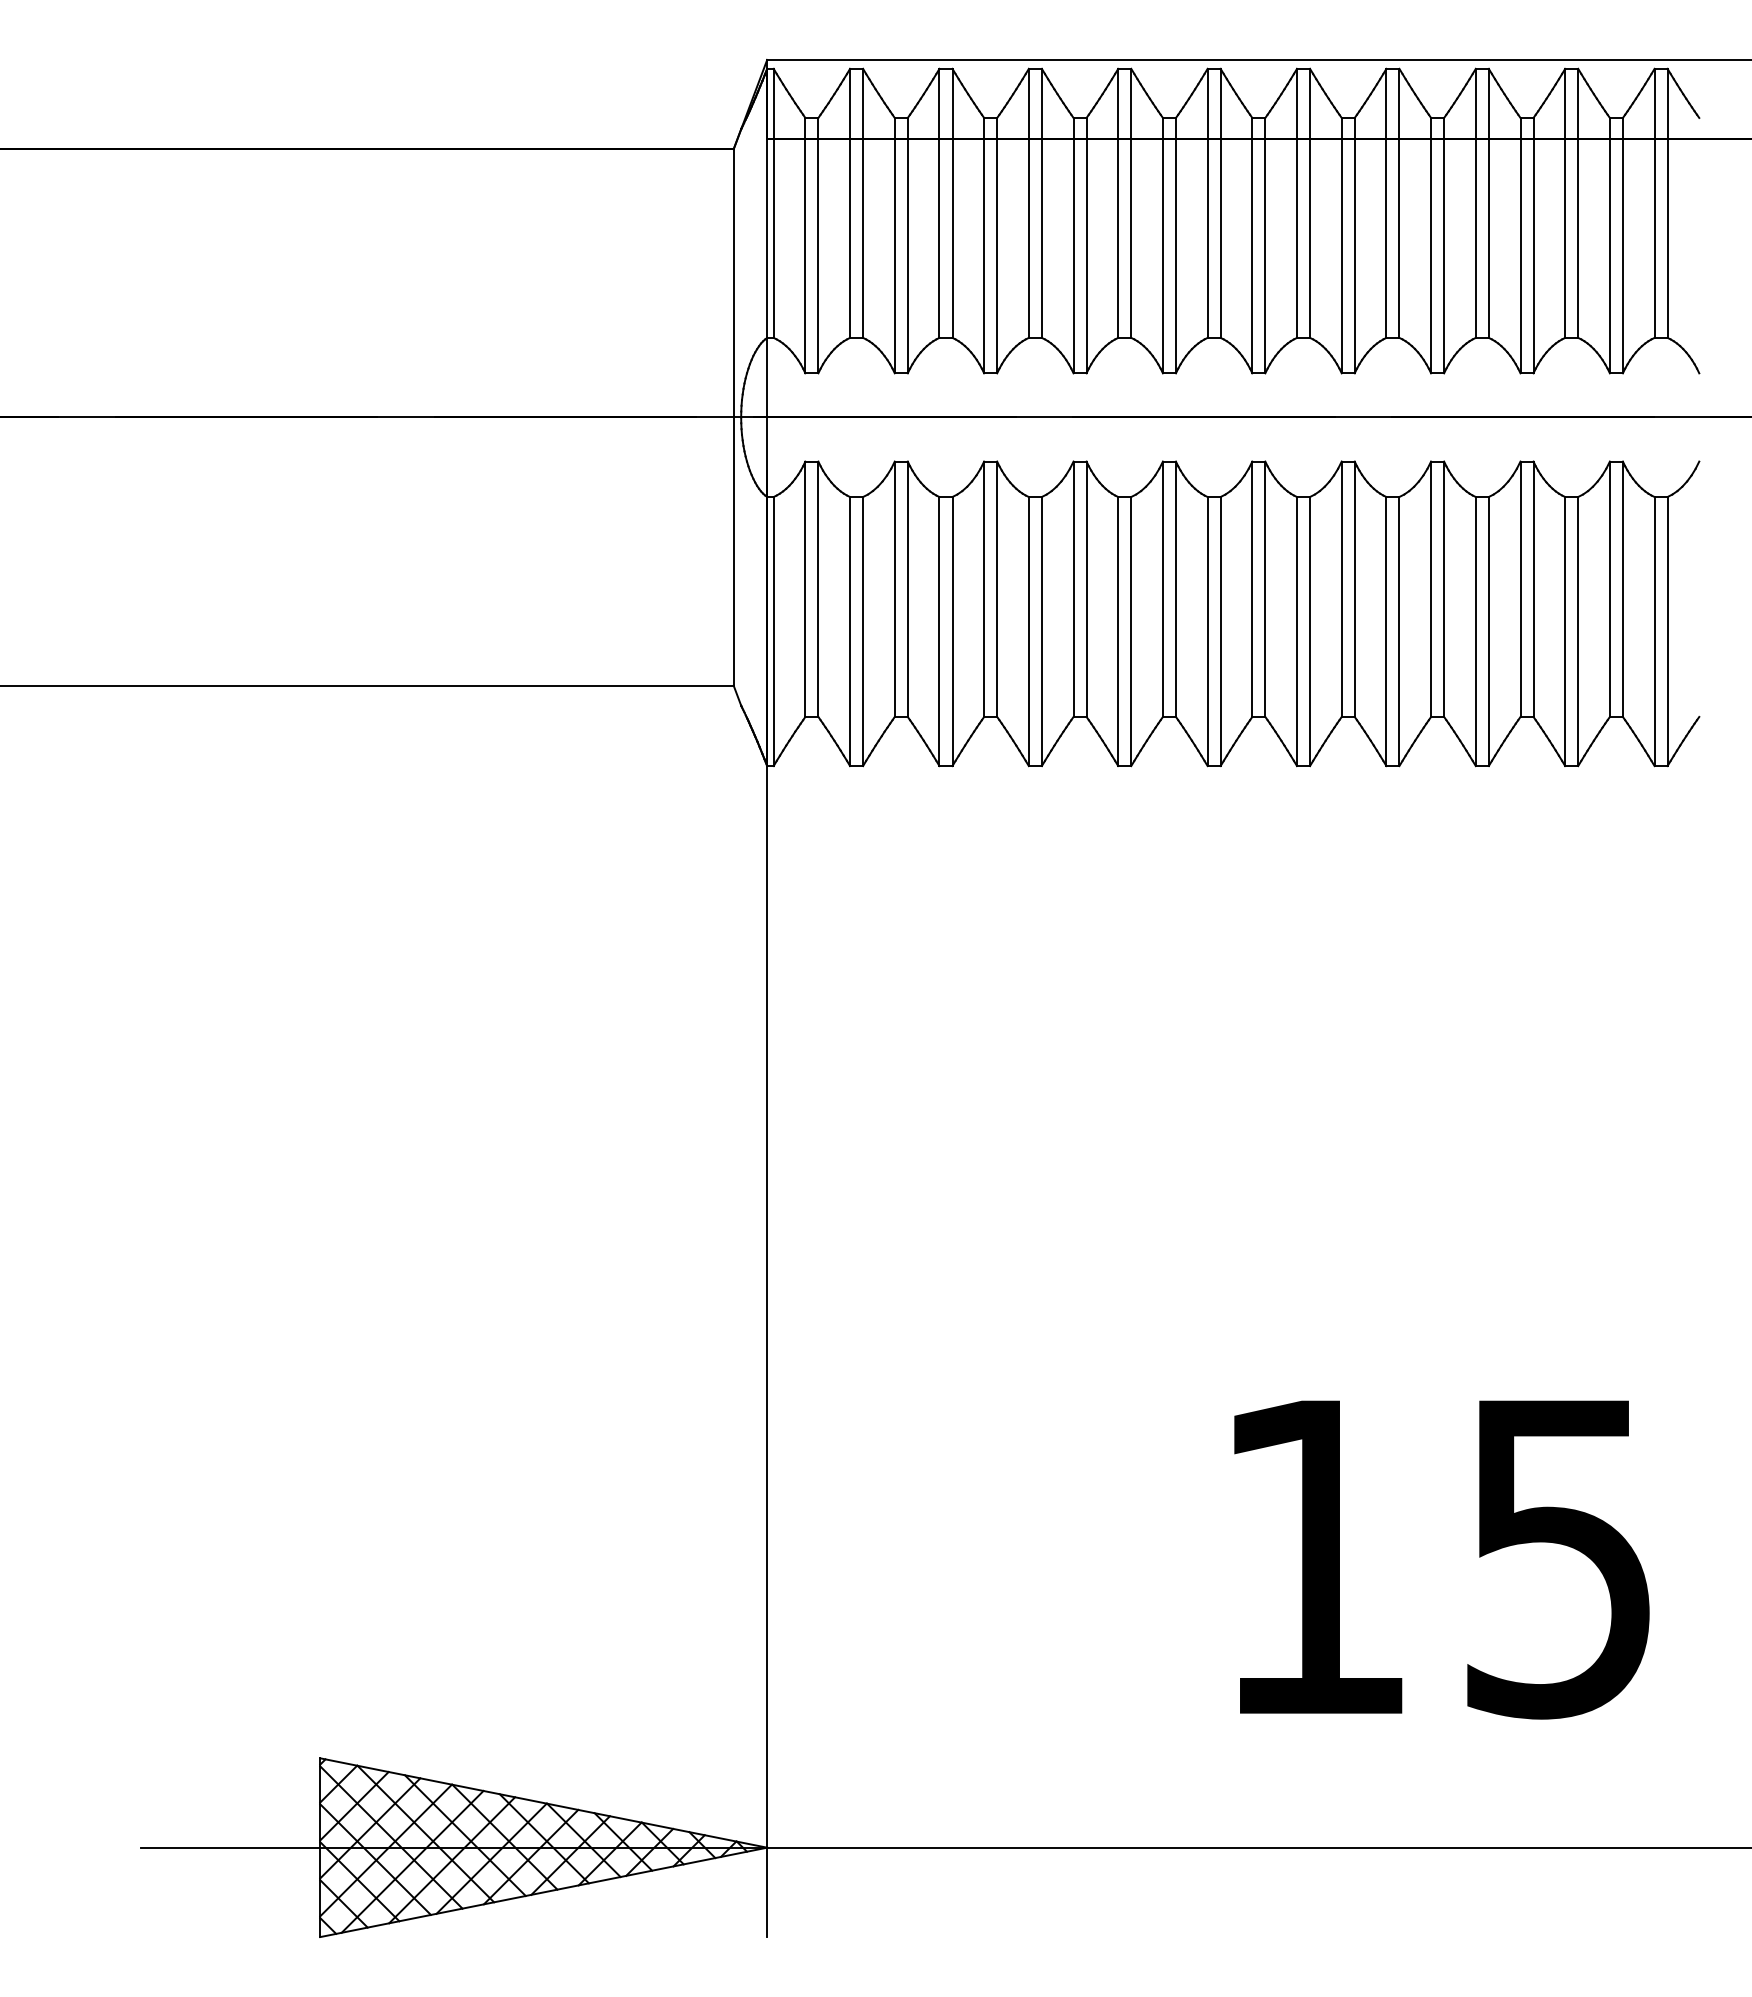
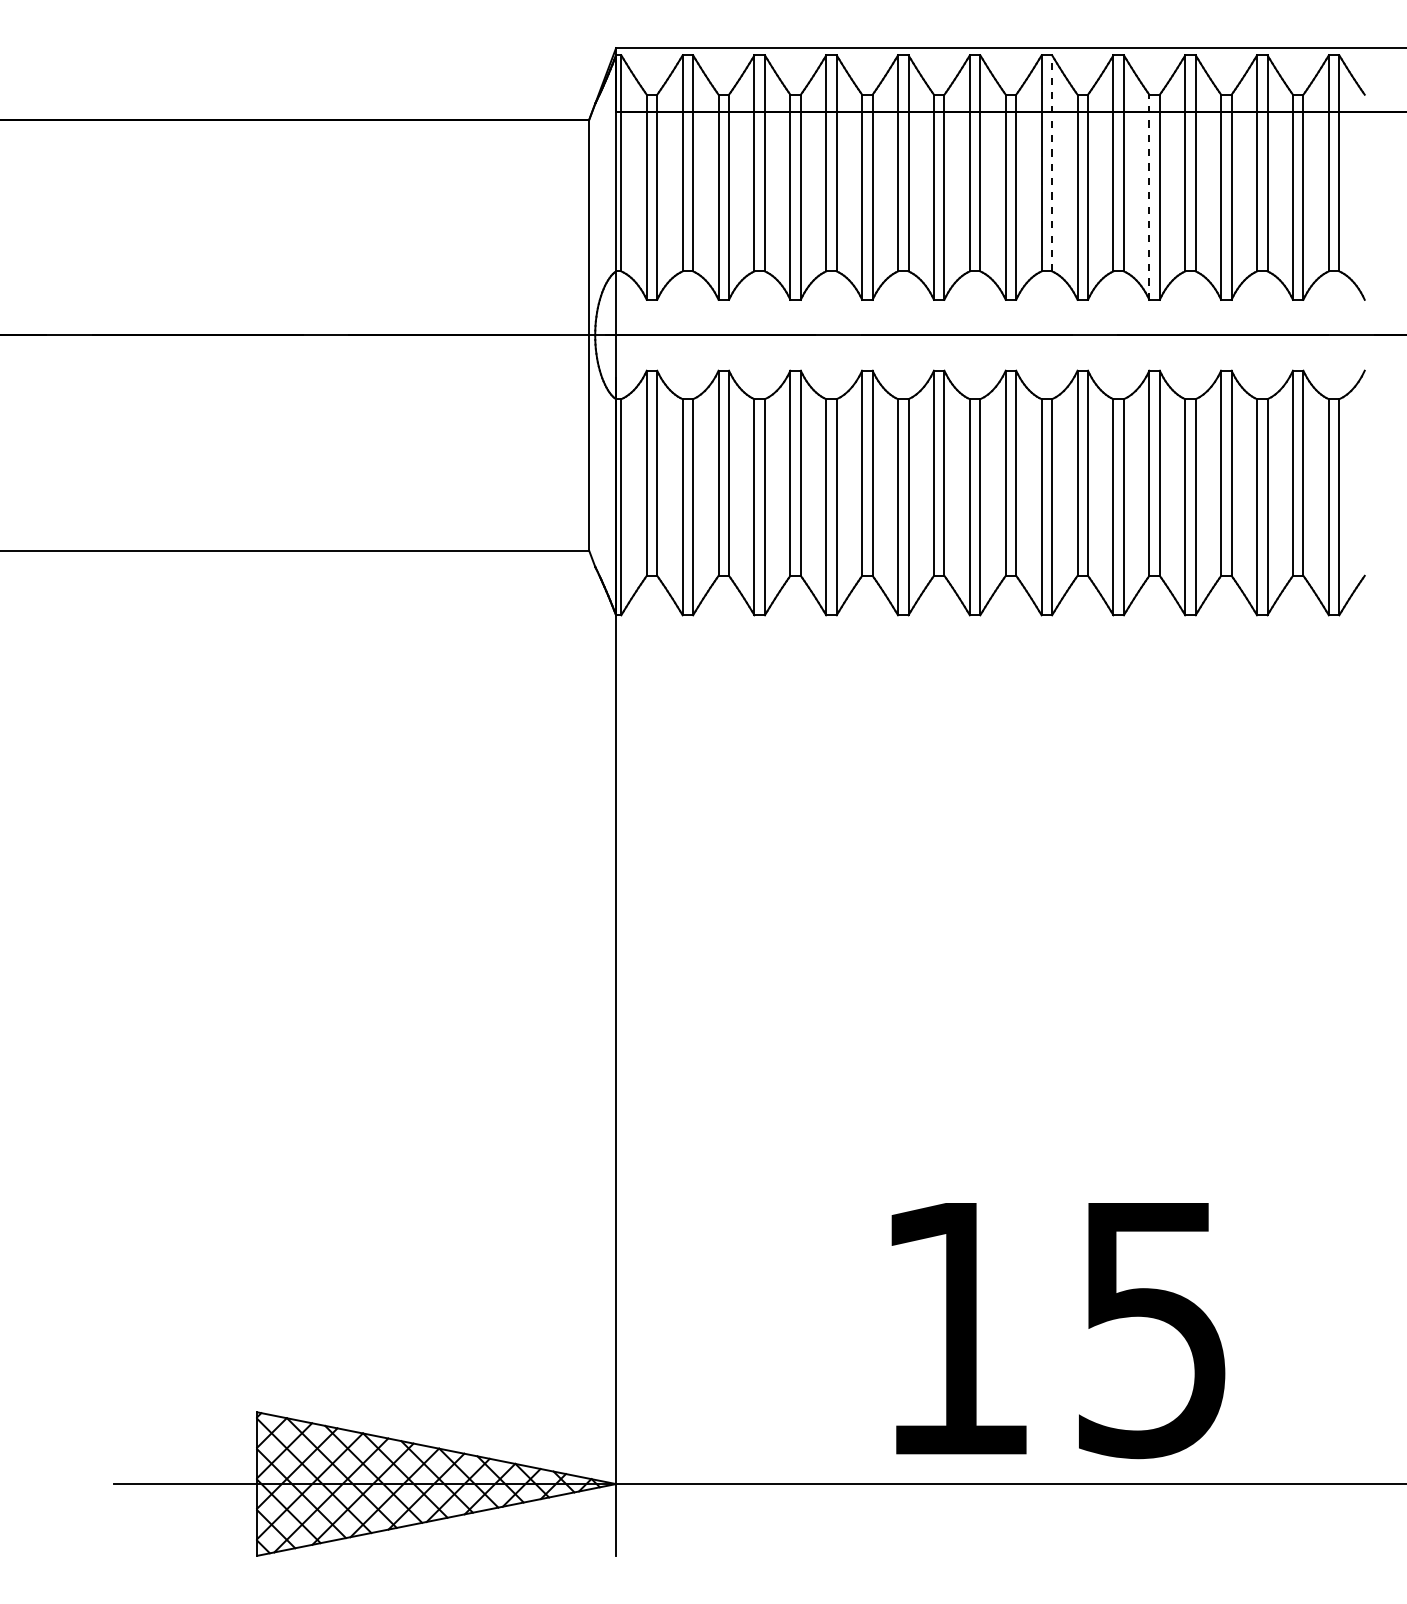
line: (1310, 203) -> (1052, 163), solid -> dashed
line: (1431, 245) -> (1149, 197), solid -> dashed
text: (1441, 1559) -> (1058, 1330), moved

